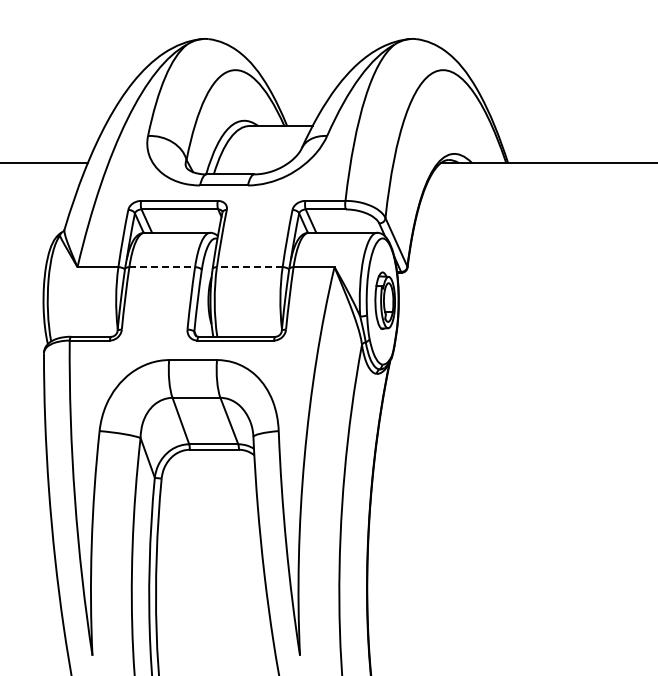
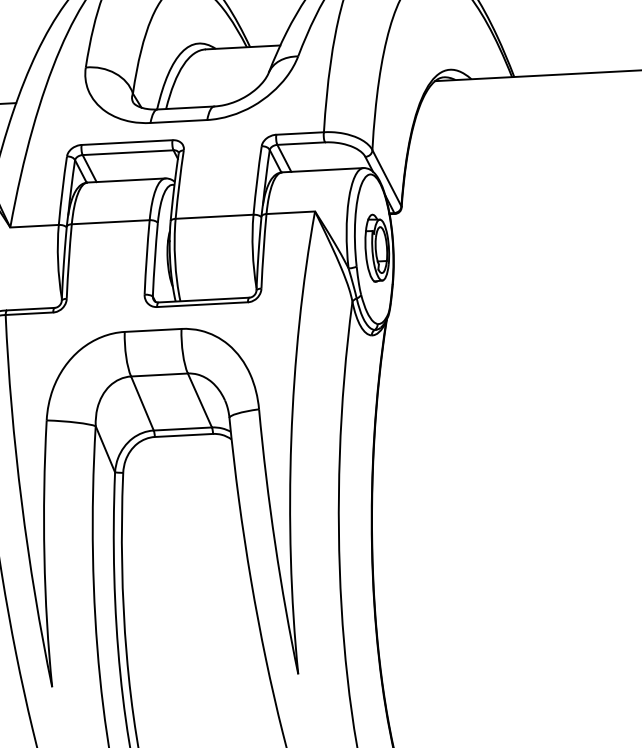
line: (162, 267) -> (111, 222), dashed -> solid
line: (249, 267) -> (214, 217), dashed -> solid

